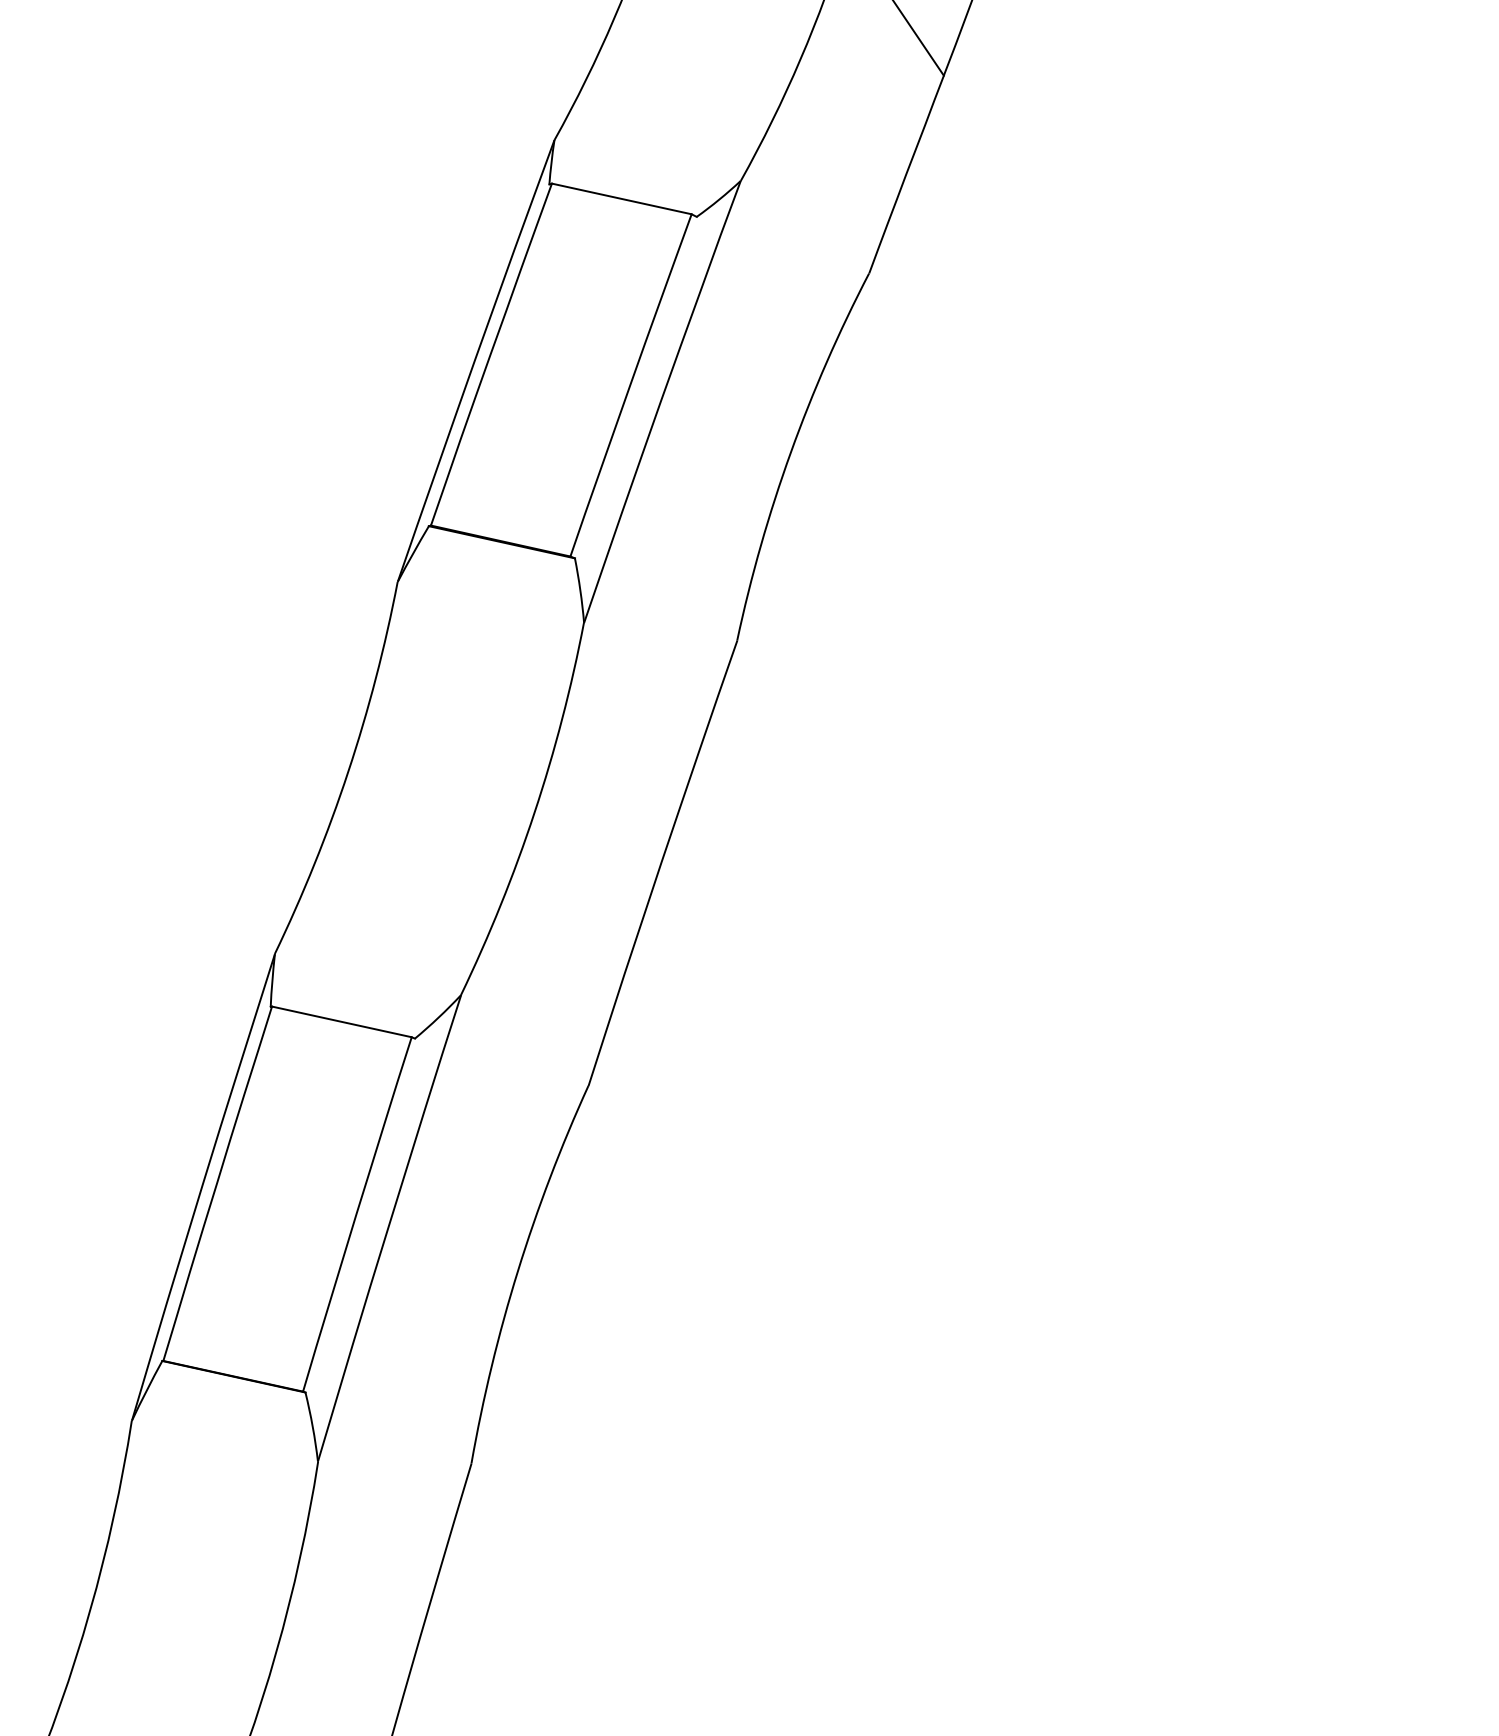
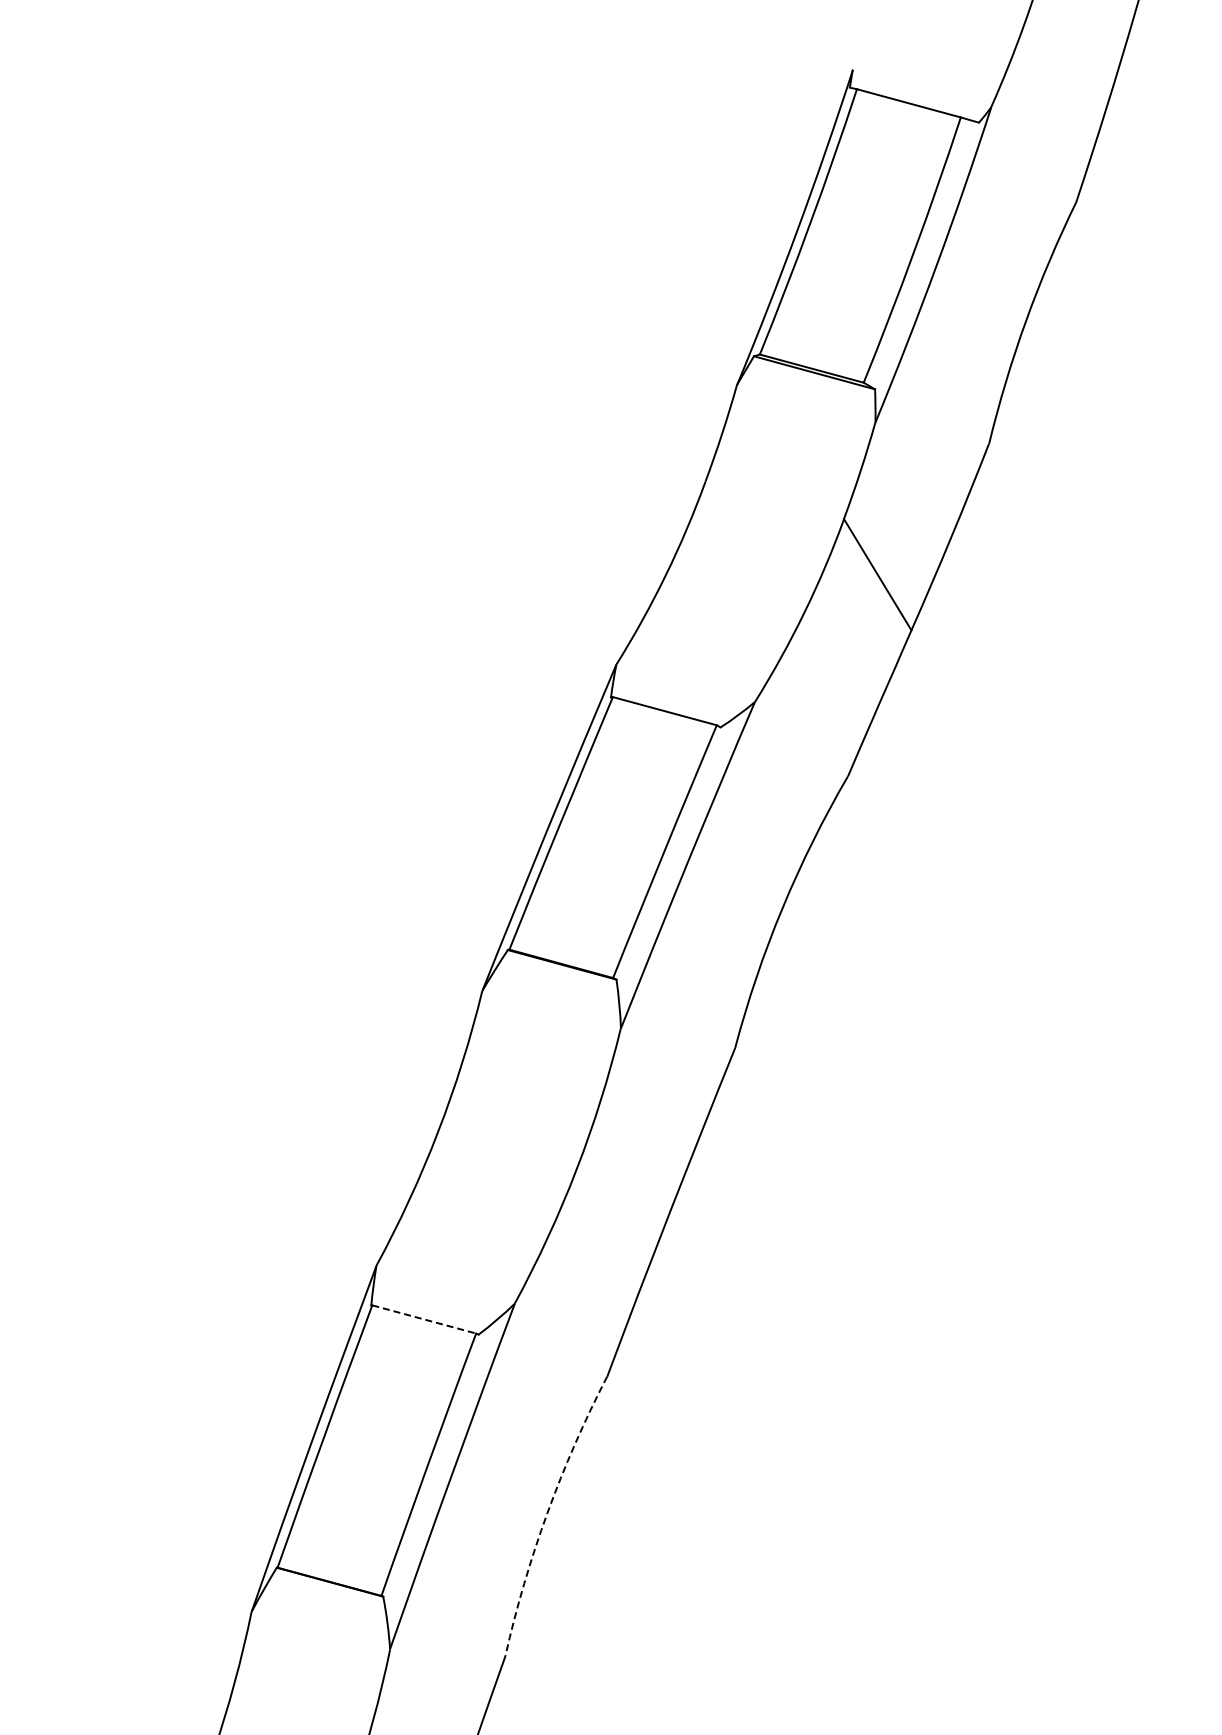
line: (342, 1021) -> (424, 1319), solid -> dashed
arc: (518, 1271) -> (547, 1513), solid -> dashed

